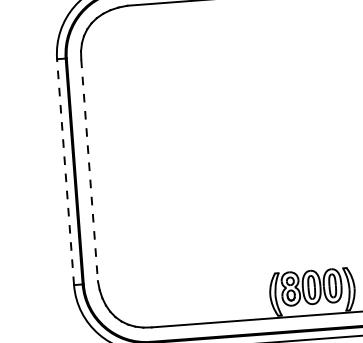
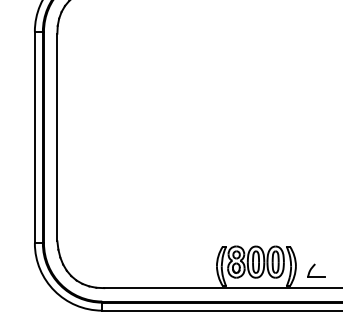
line: (89, 170) -> (57, 137), dashed -> solid
line: (65, 172) -> (34, 137), dashed -> solid

